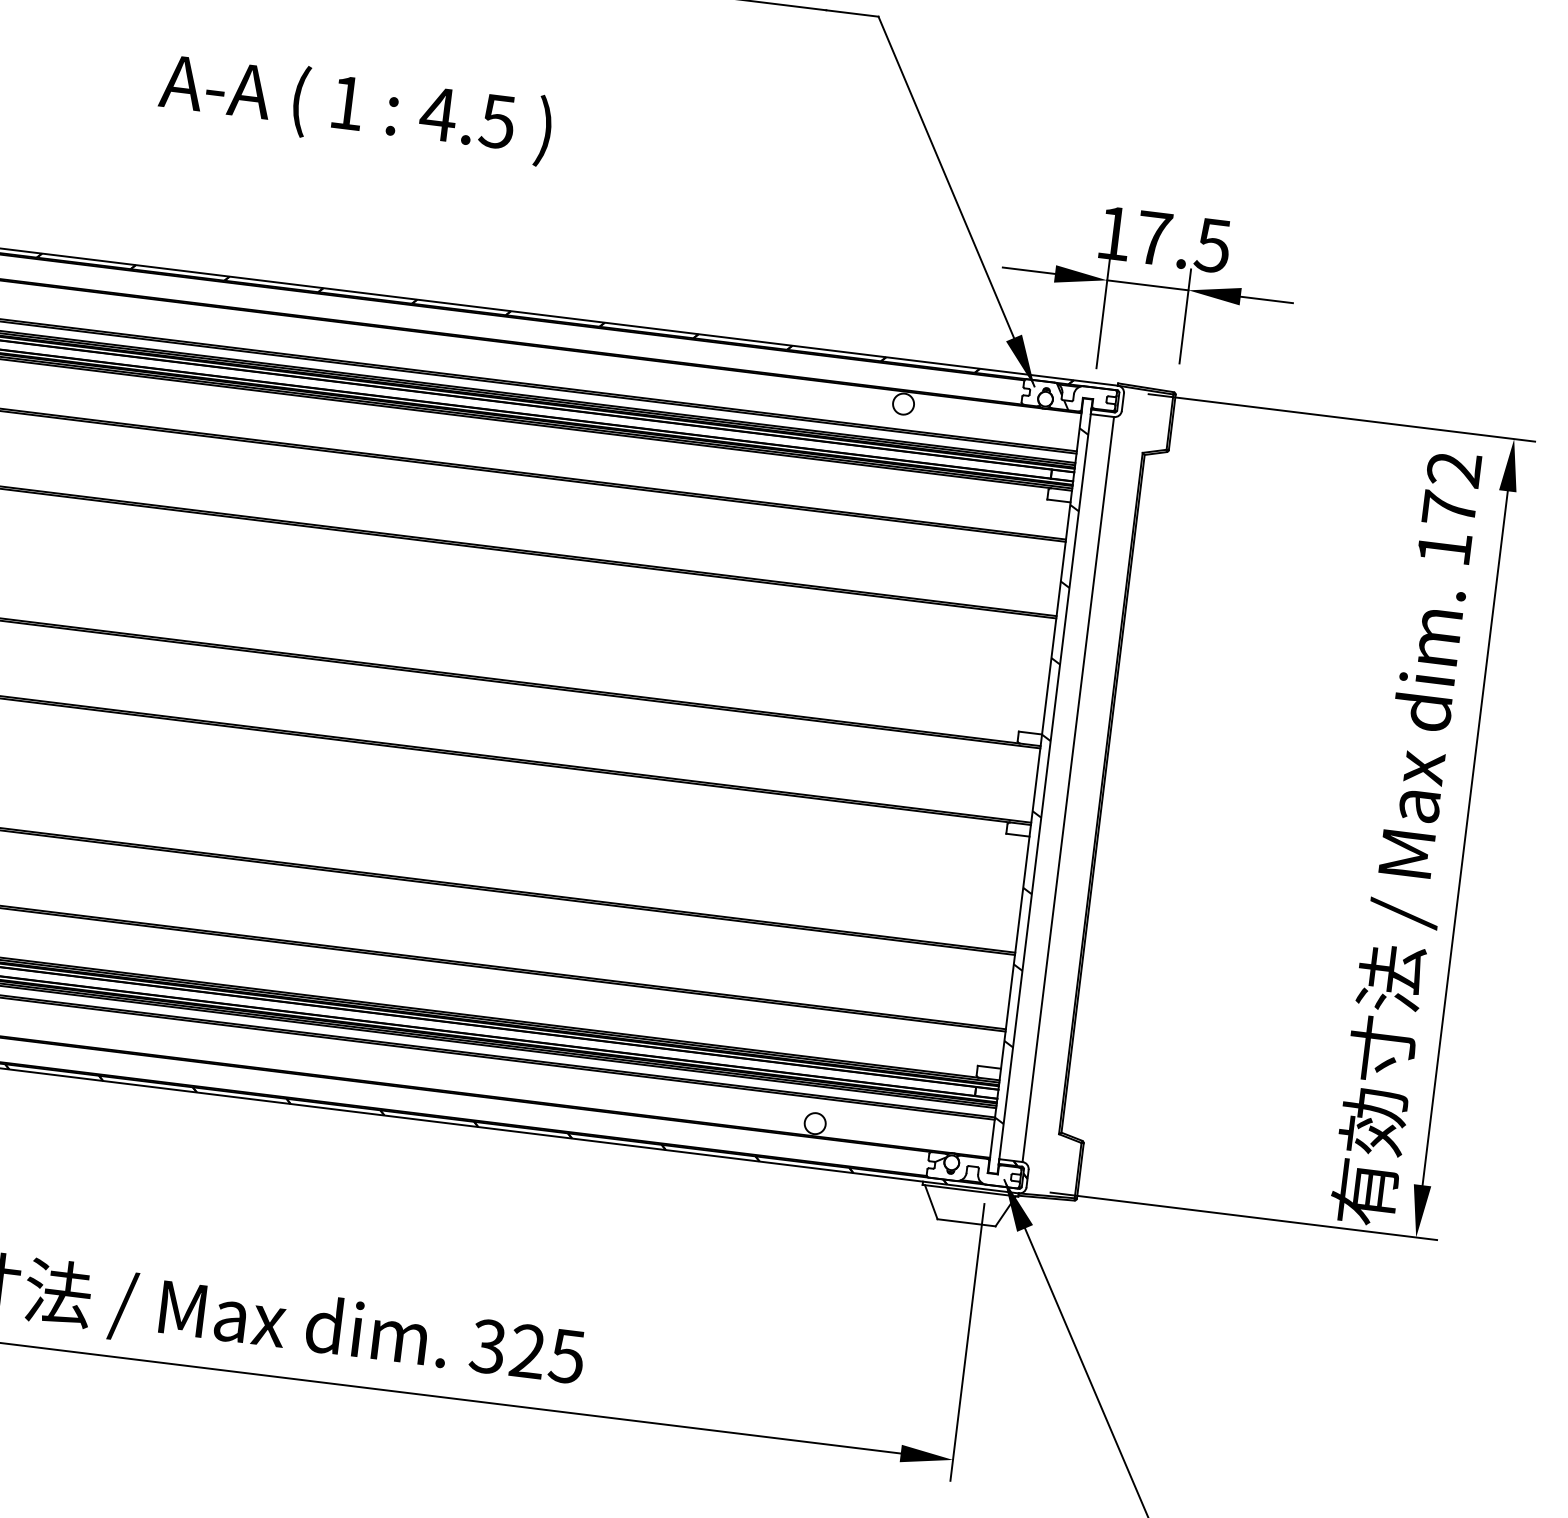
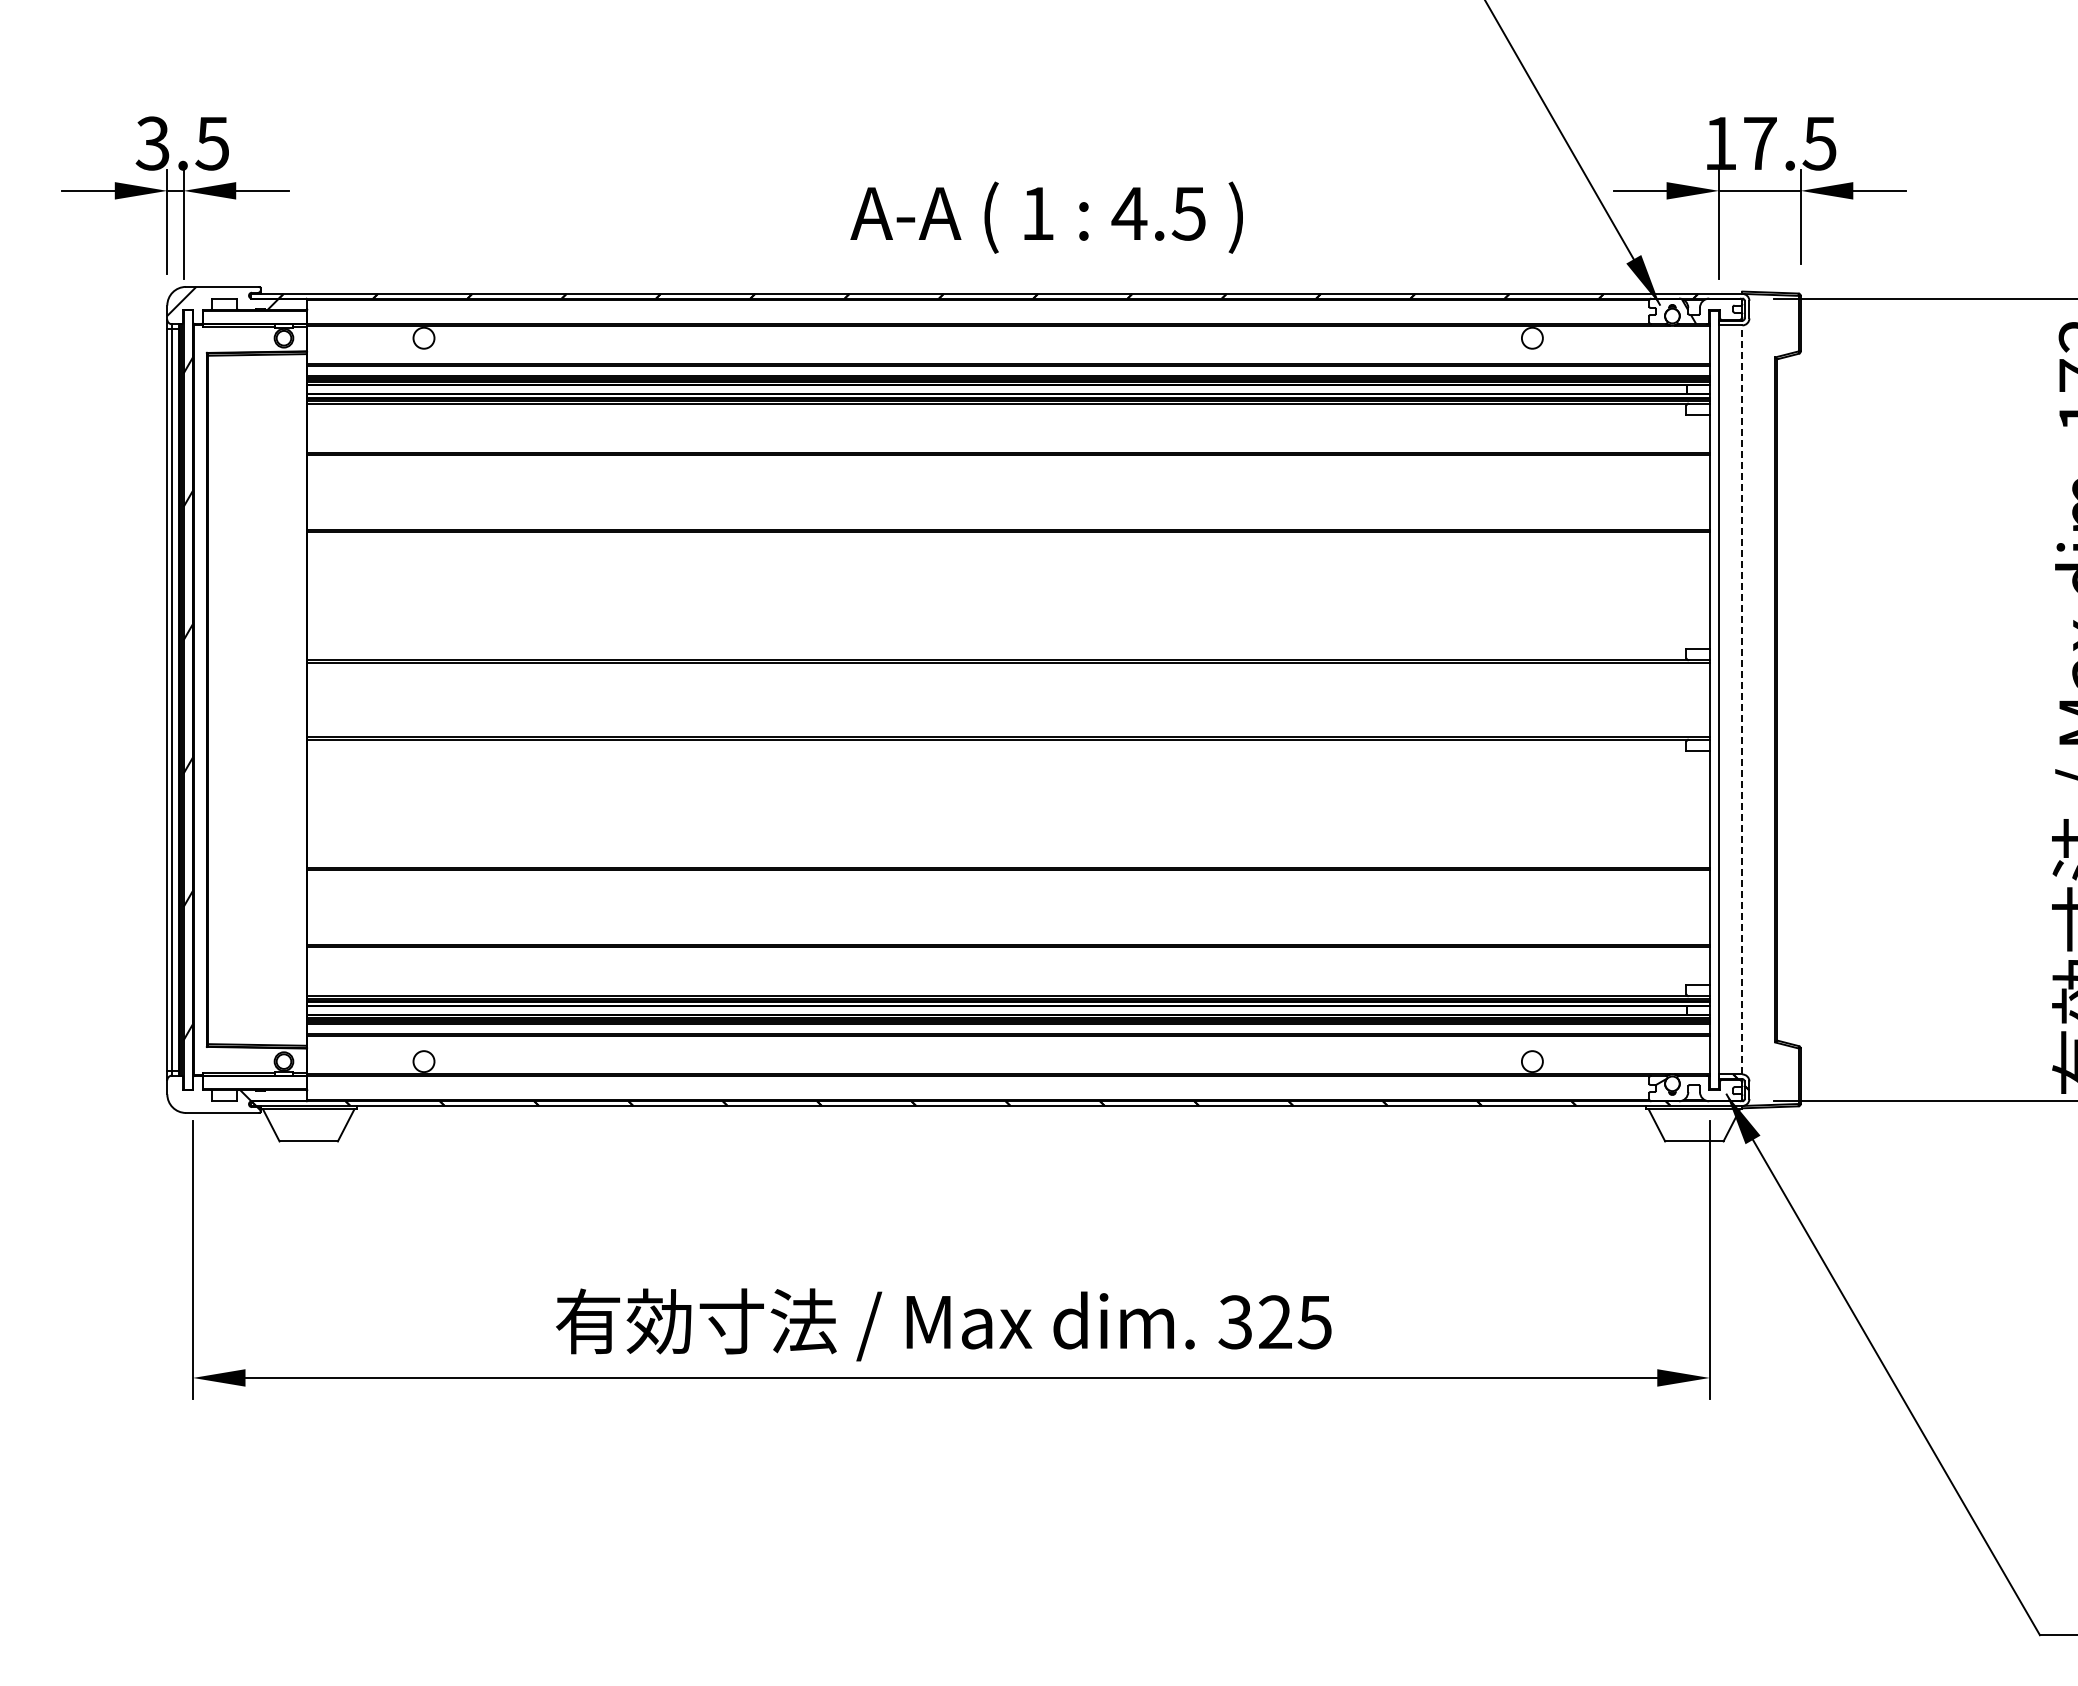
text: (355, 107) -> (1046, 217), moved
hatch: (1041, 775) -> (1714, 689), removed
line: (1068, 789) -> (1742, 699), solid -> dashed

